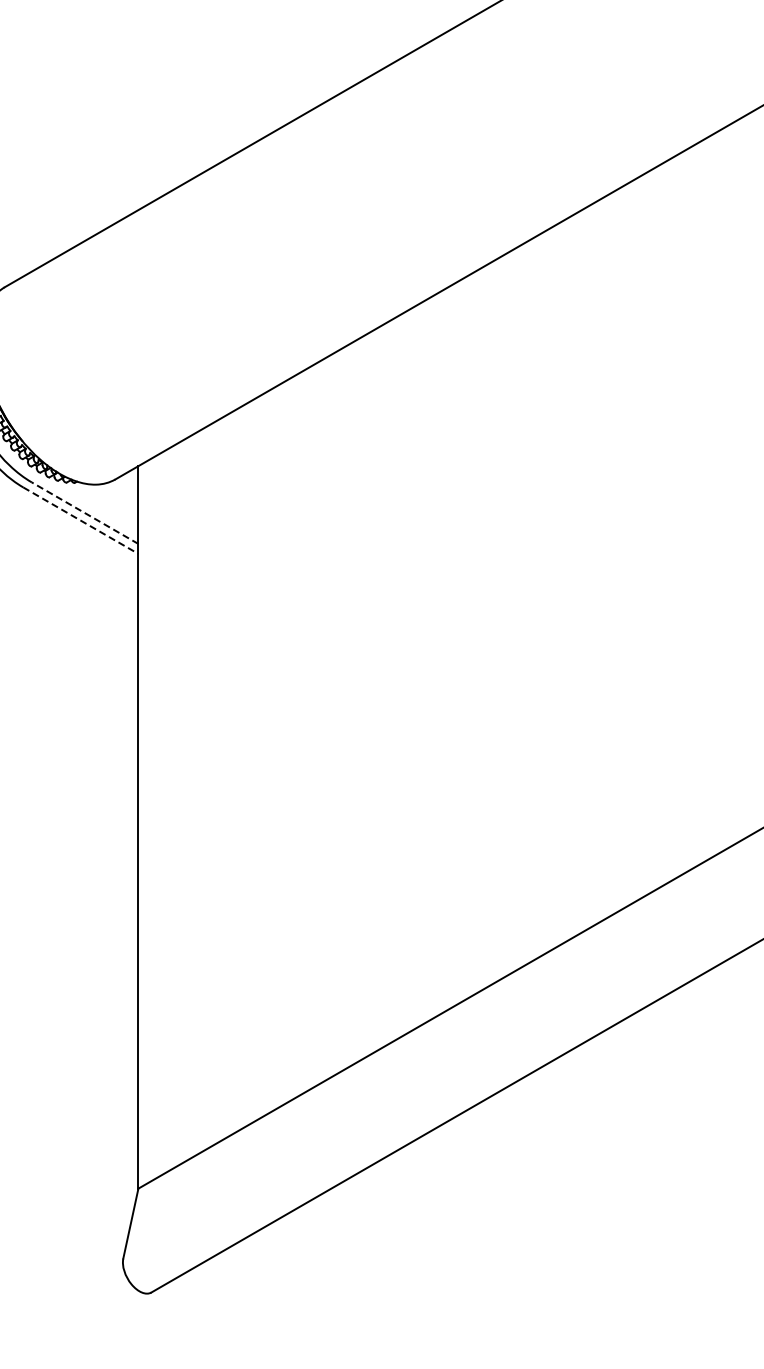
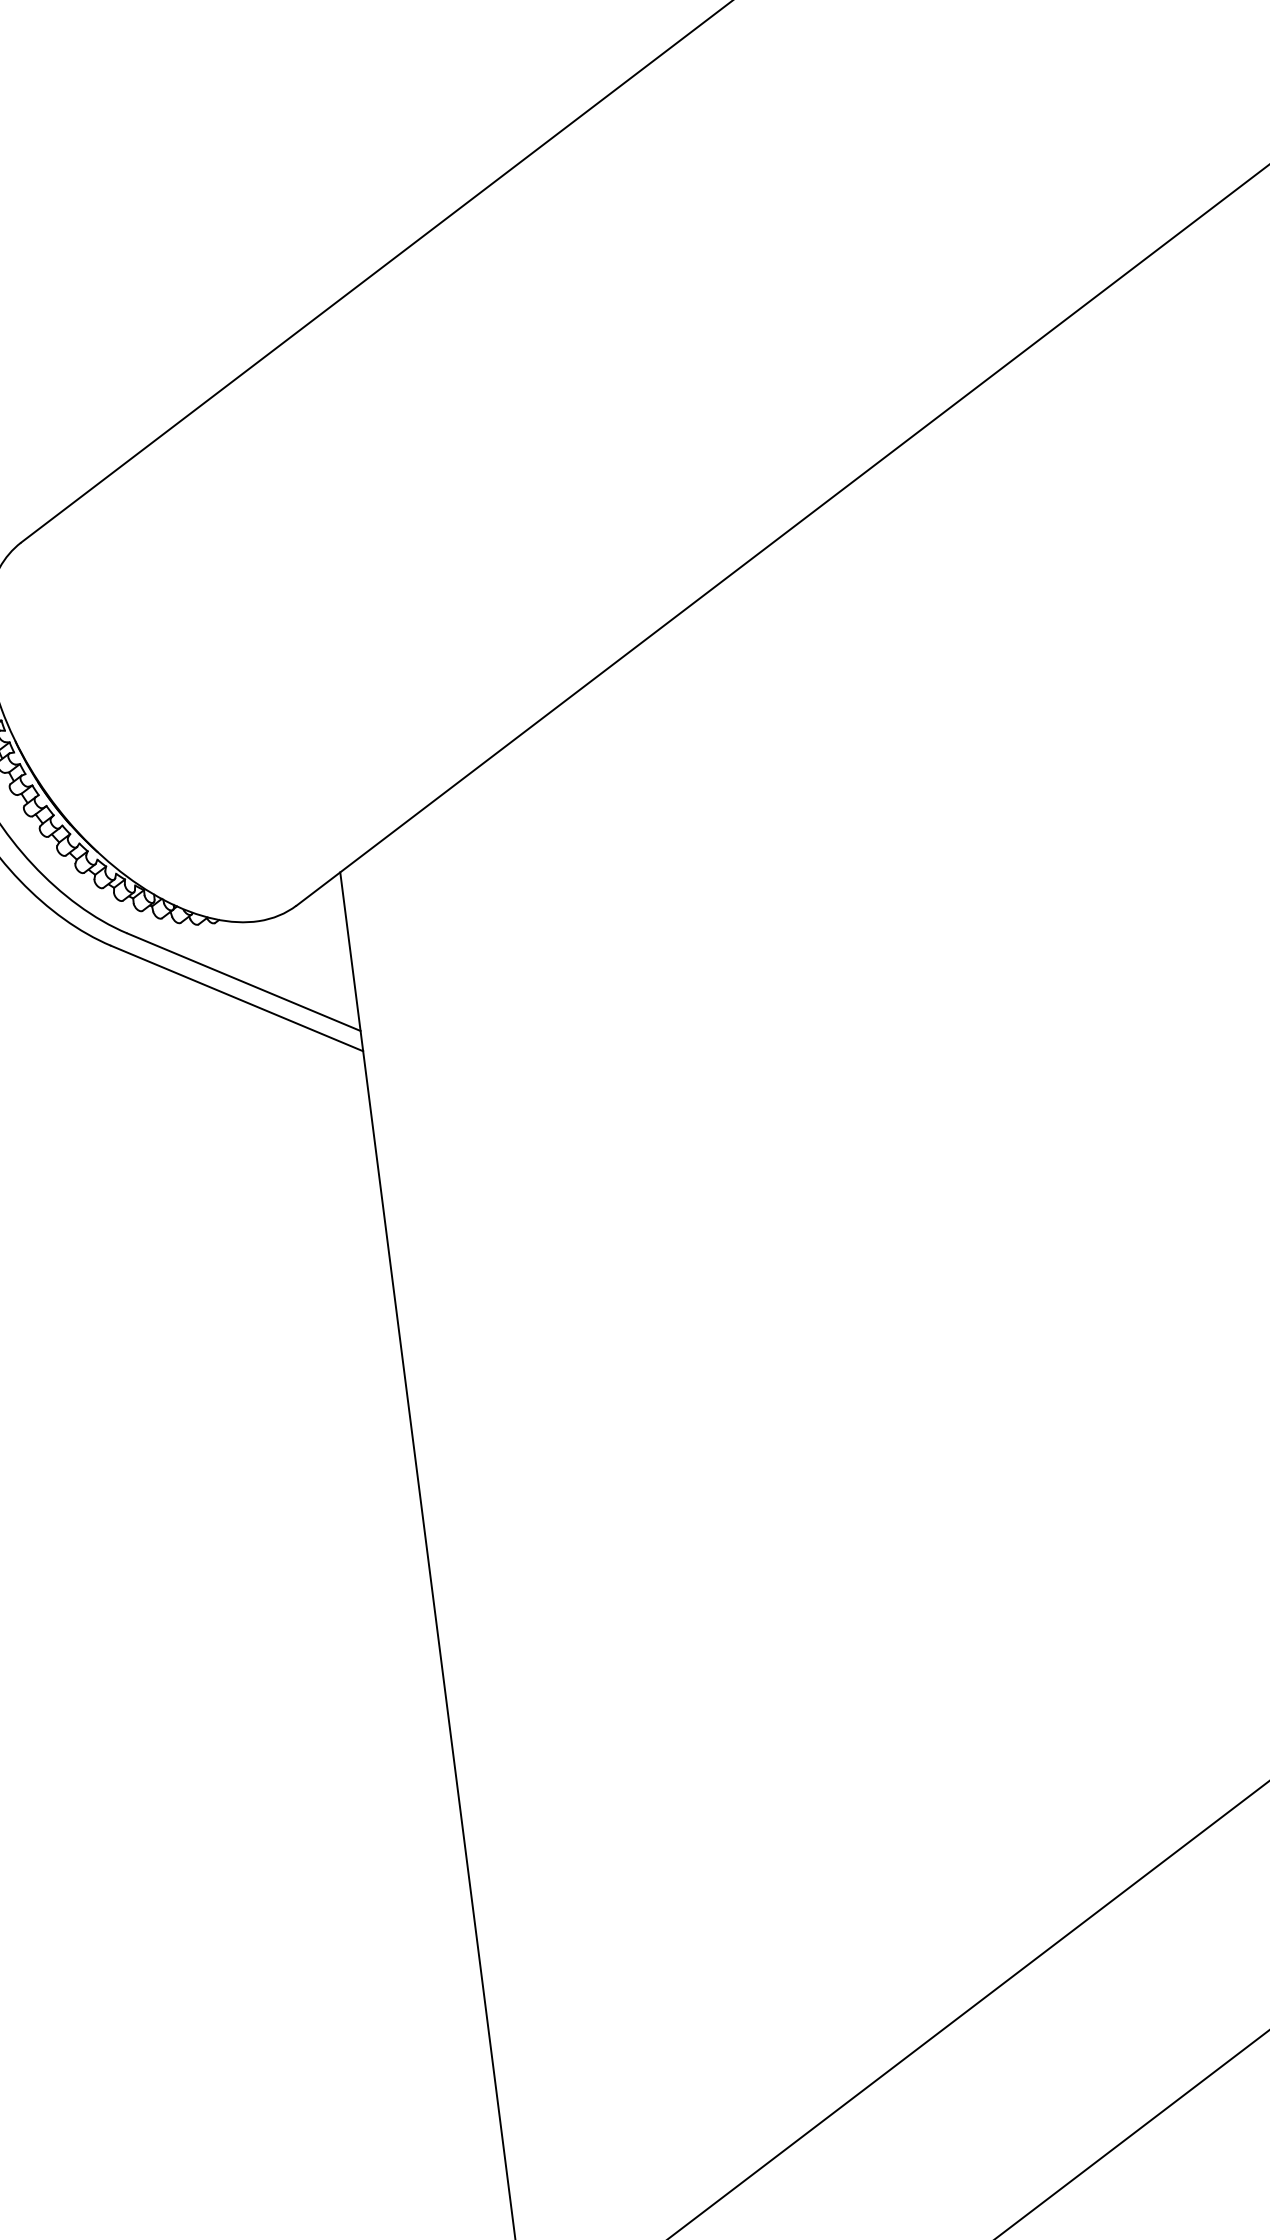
line: (85, 513) -> (244, 982), dashed -> solid
line: (81, 520) -> (238, 998), dashed -> solid

